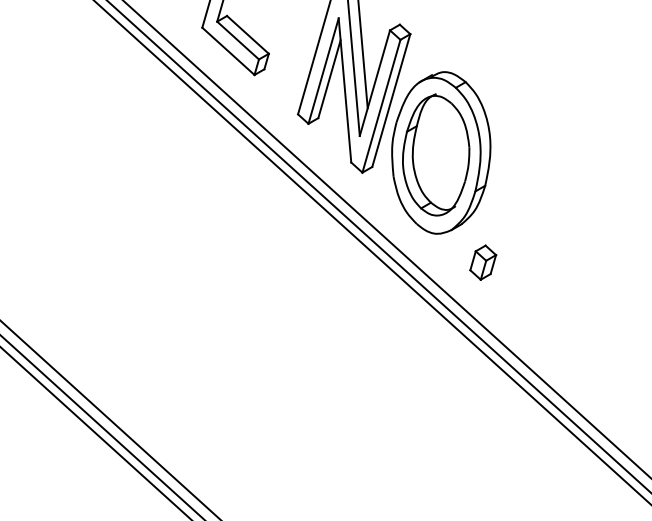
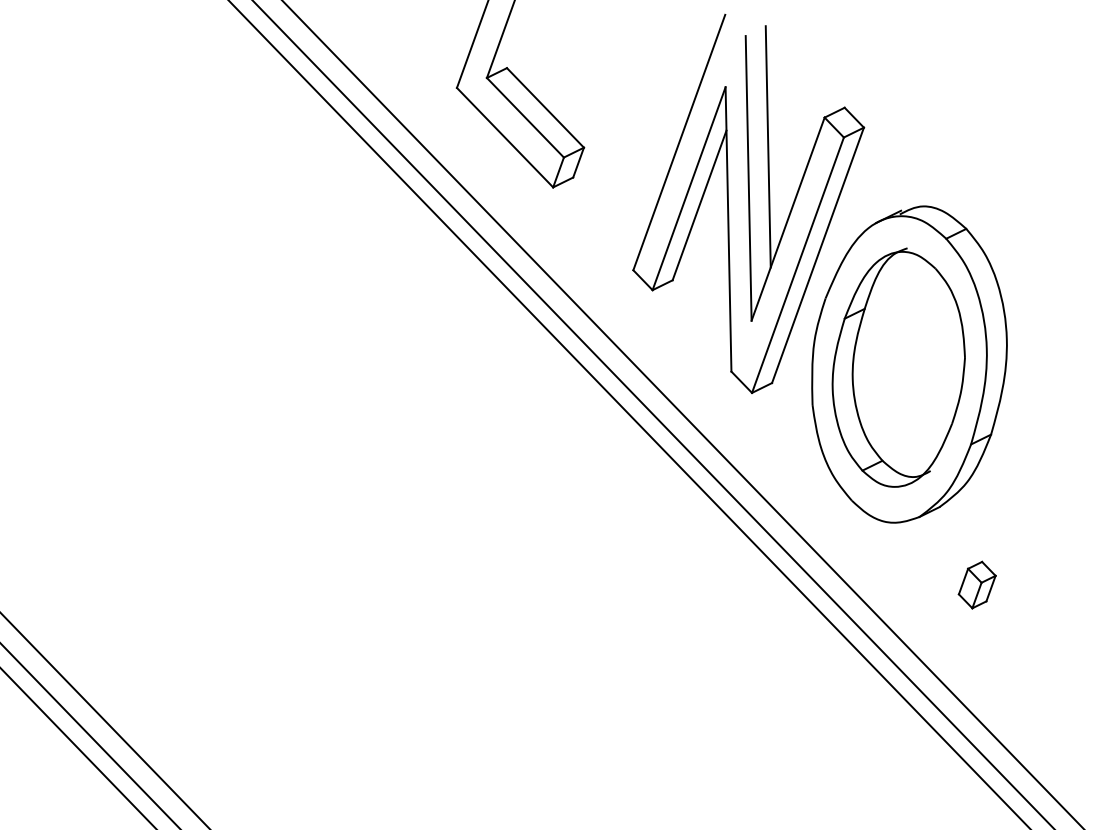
part: (483, 262) -> (977, 584), size x0.7

